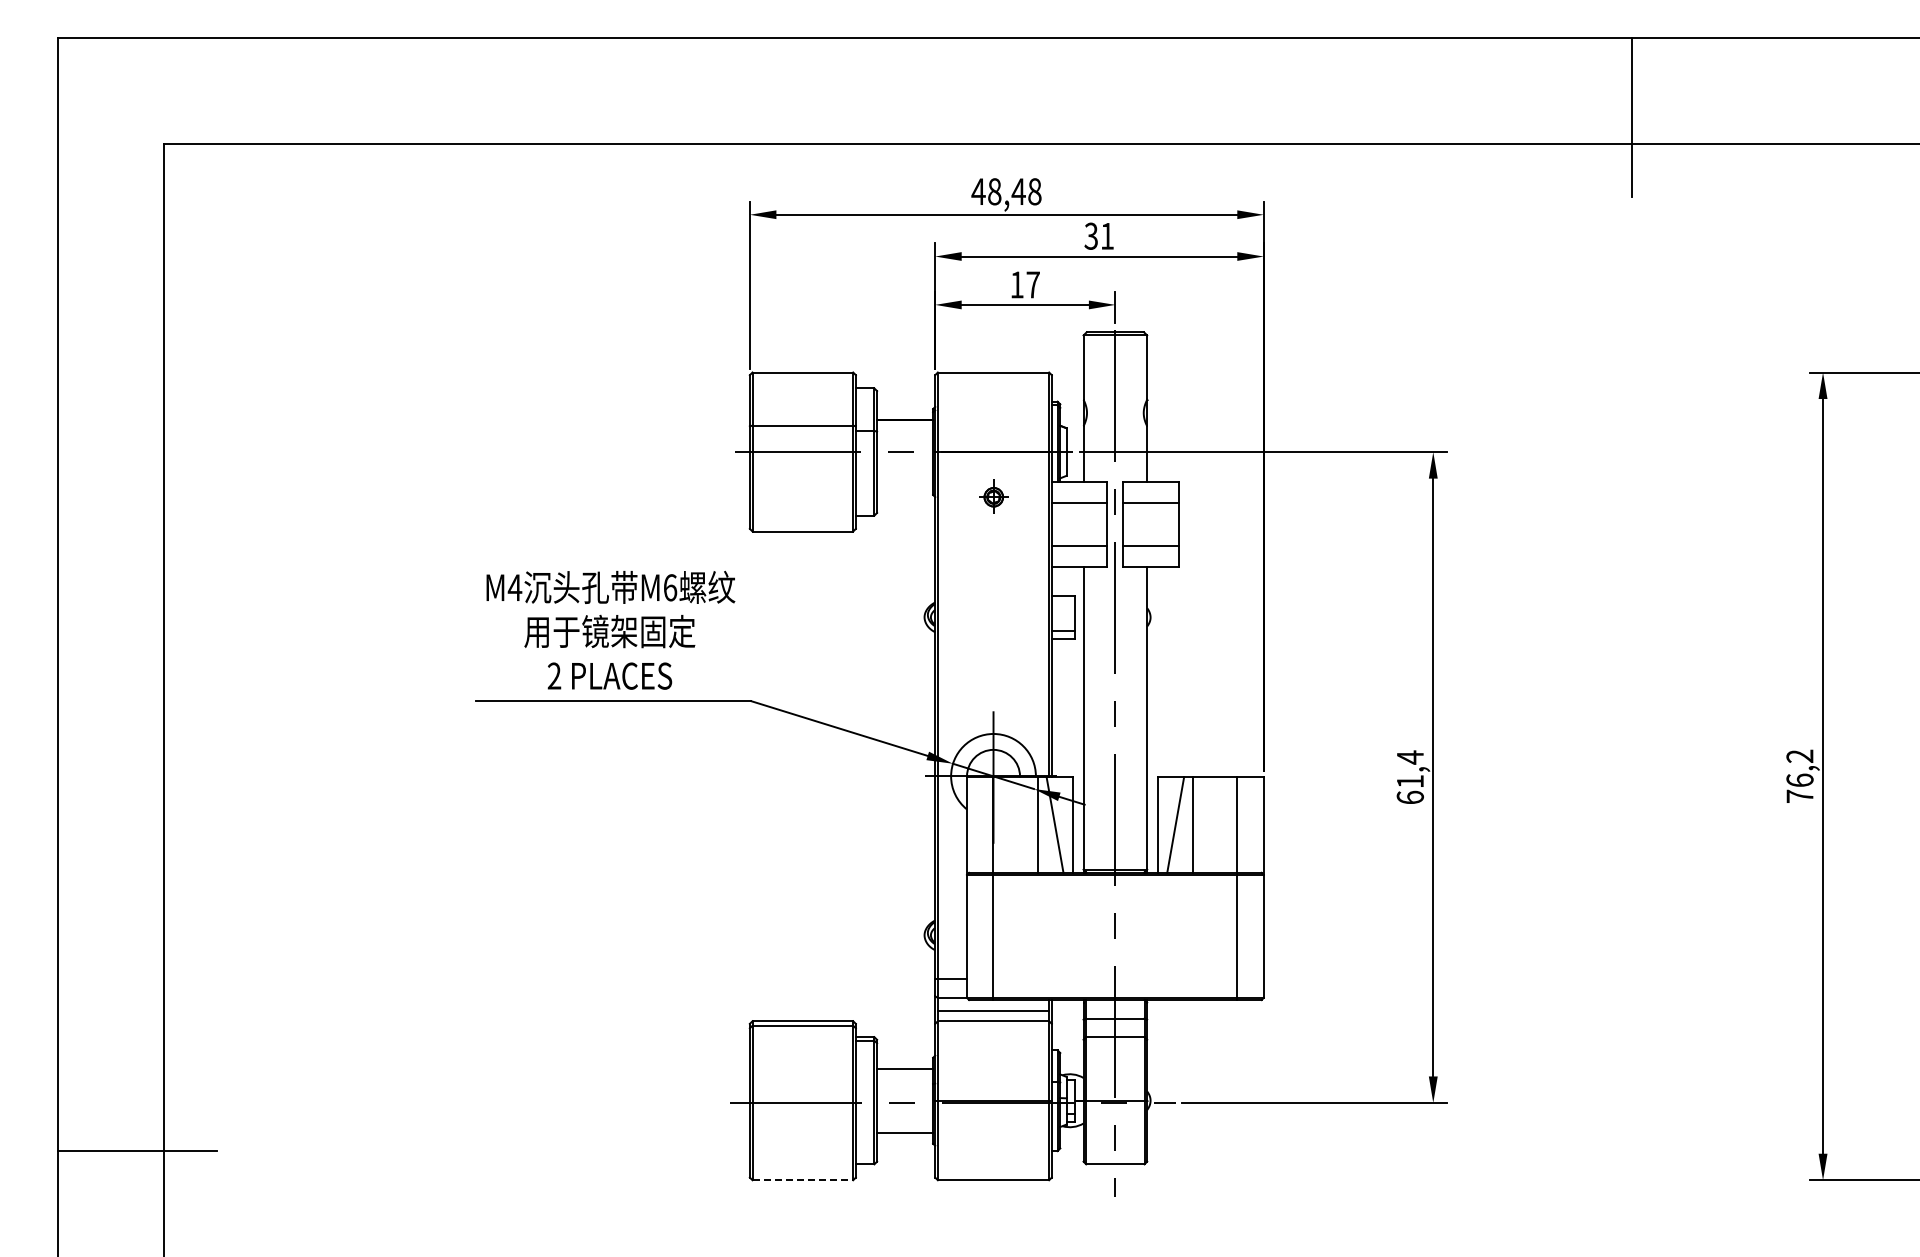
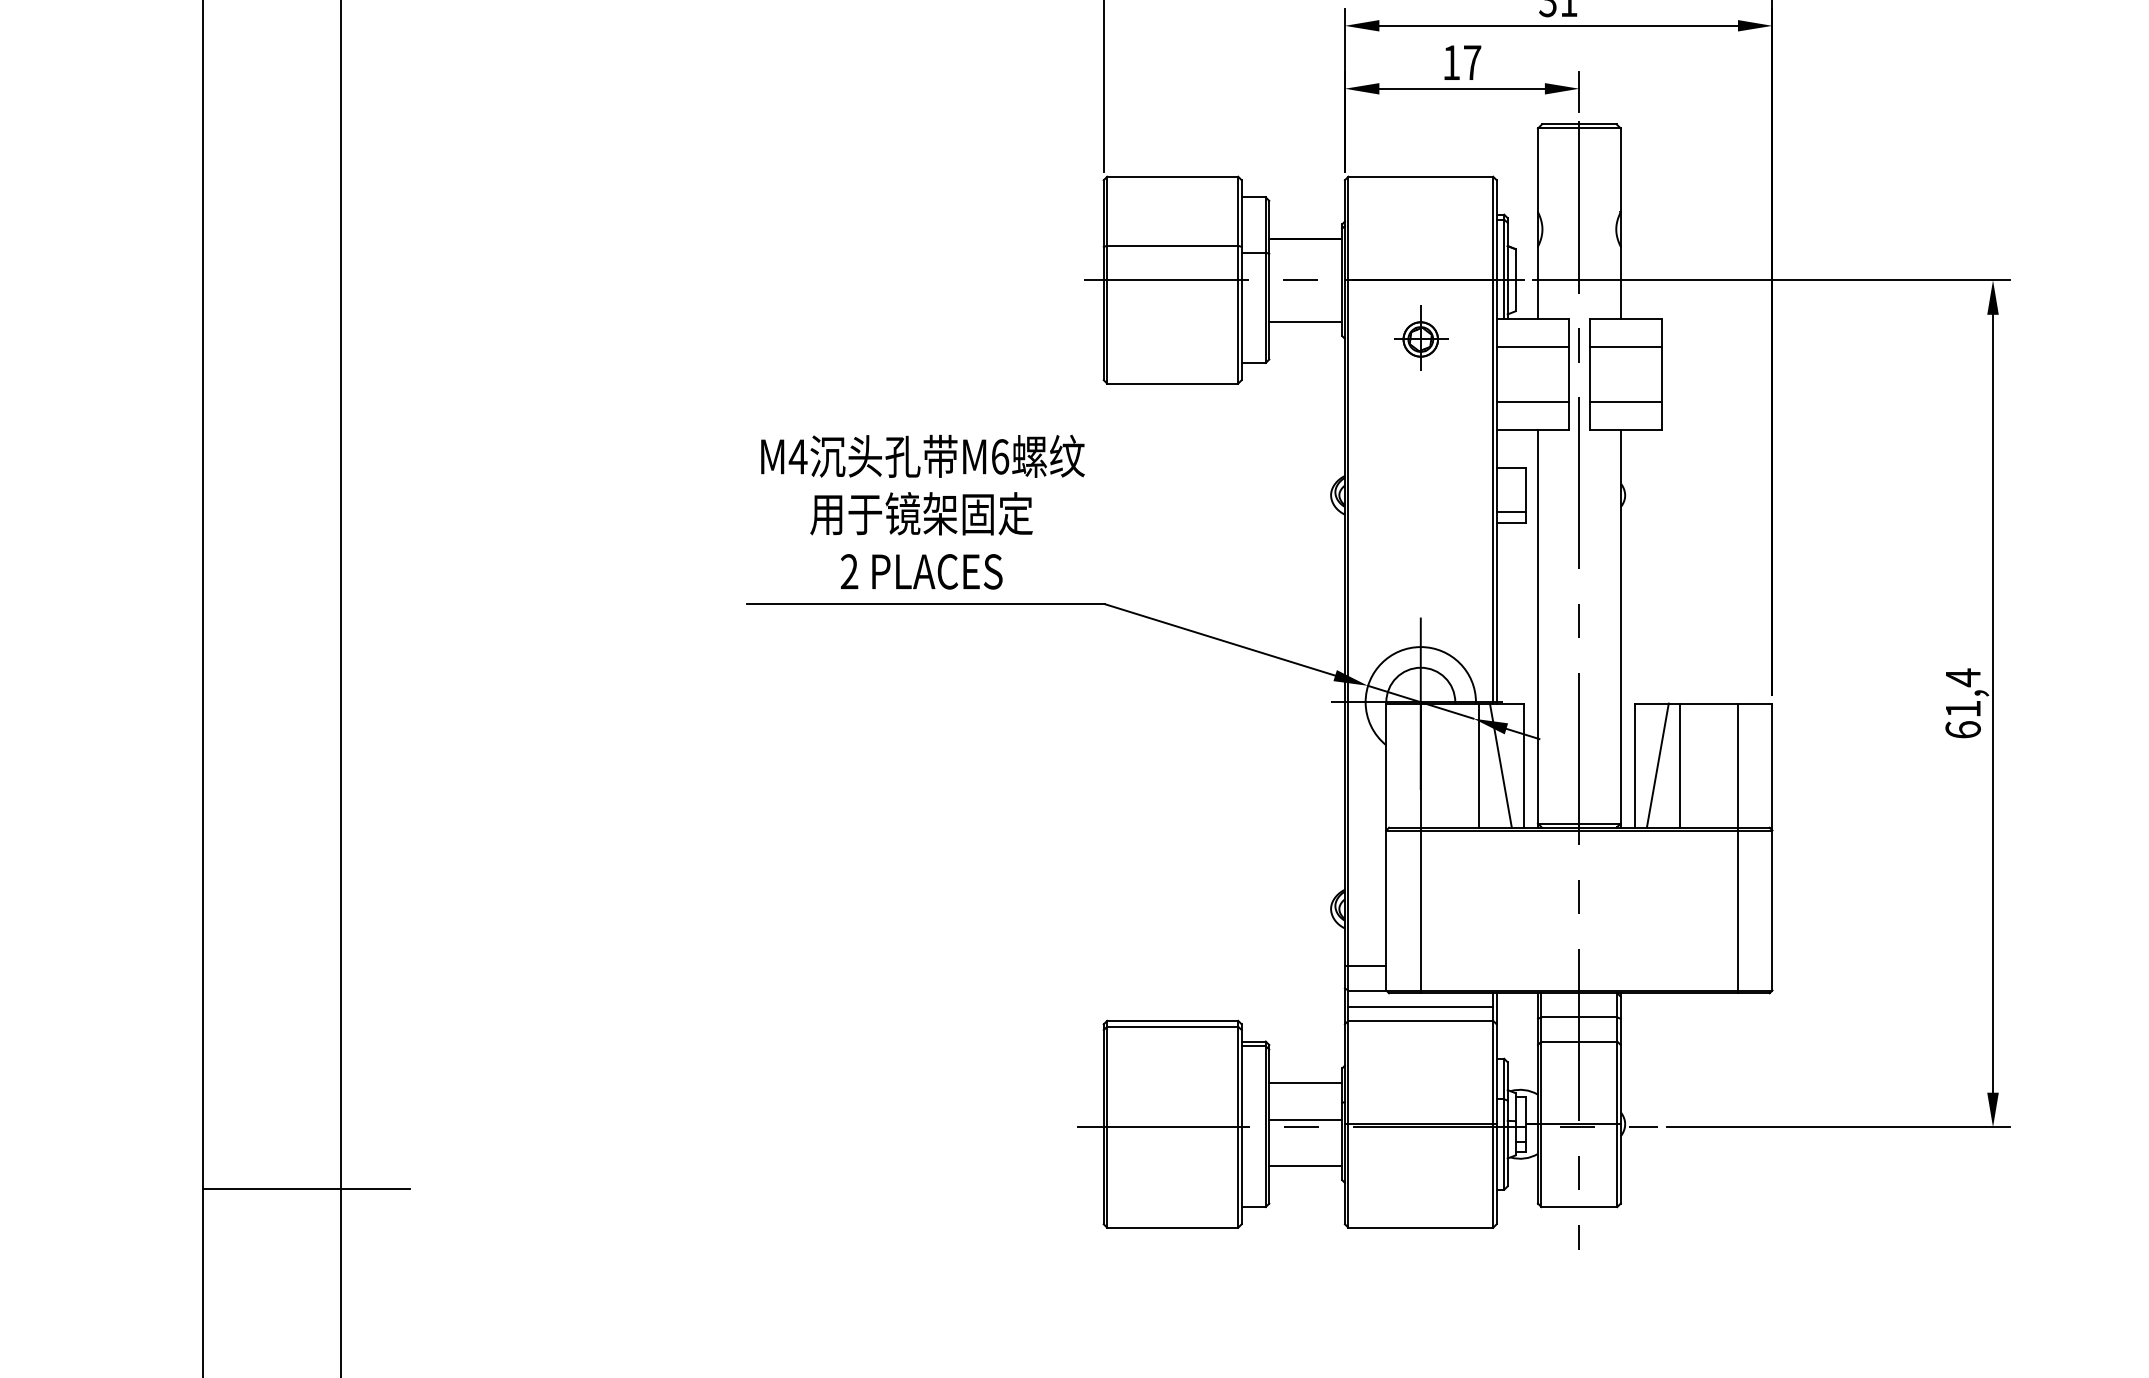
line: (905, 483) -> (1306, 321), added
part: (994, 496) -> (1422, 338), size x1.43
line: (905, 1097) -> (1306, 1120), added
line: (803, 1180) -> (1173, 1228), dashed -> solid

